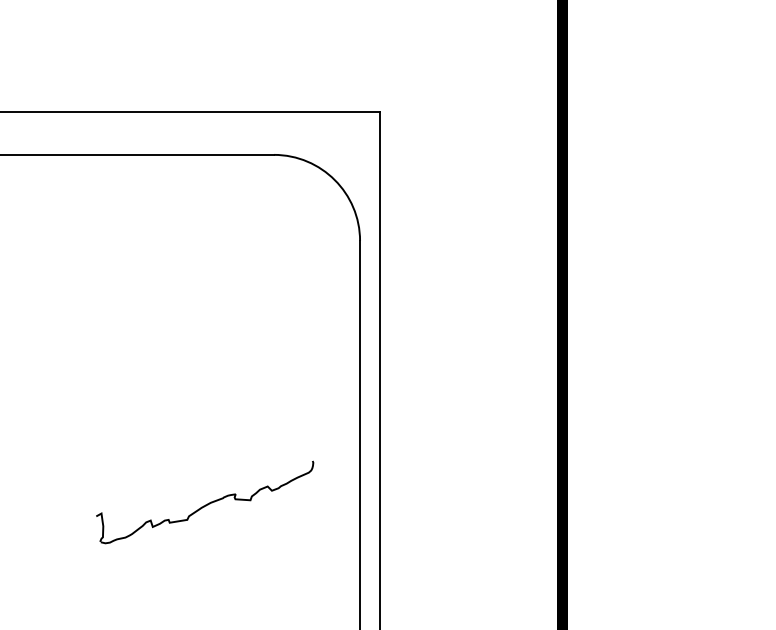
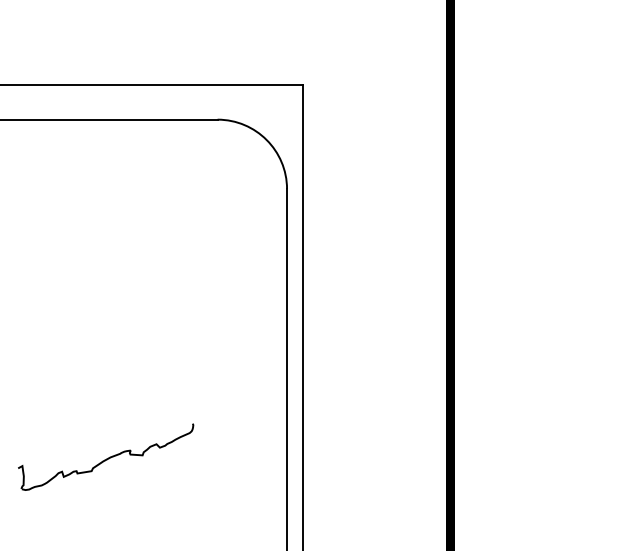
part: (205, 501) -> (106, 456), moved

